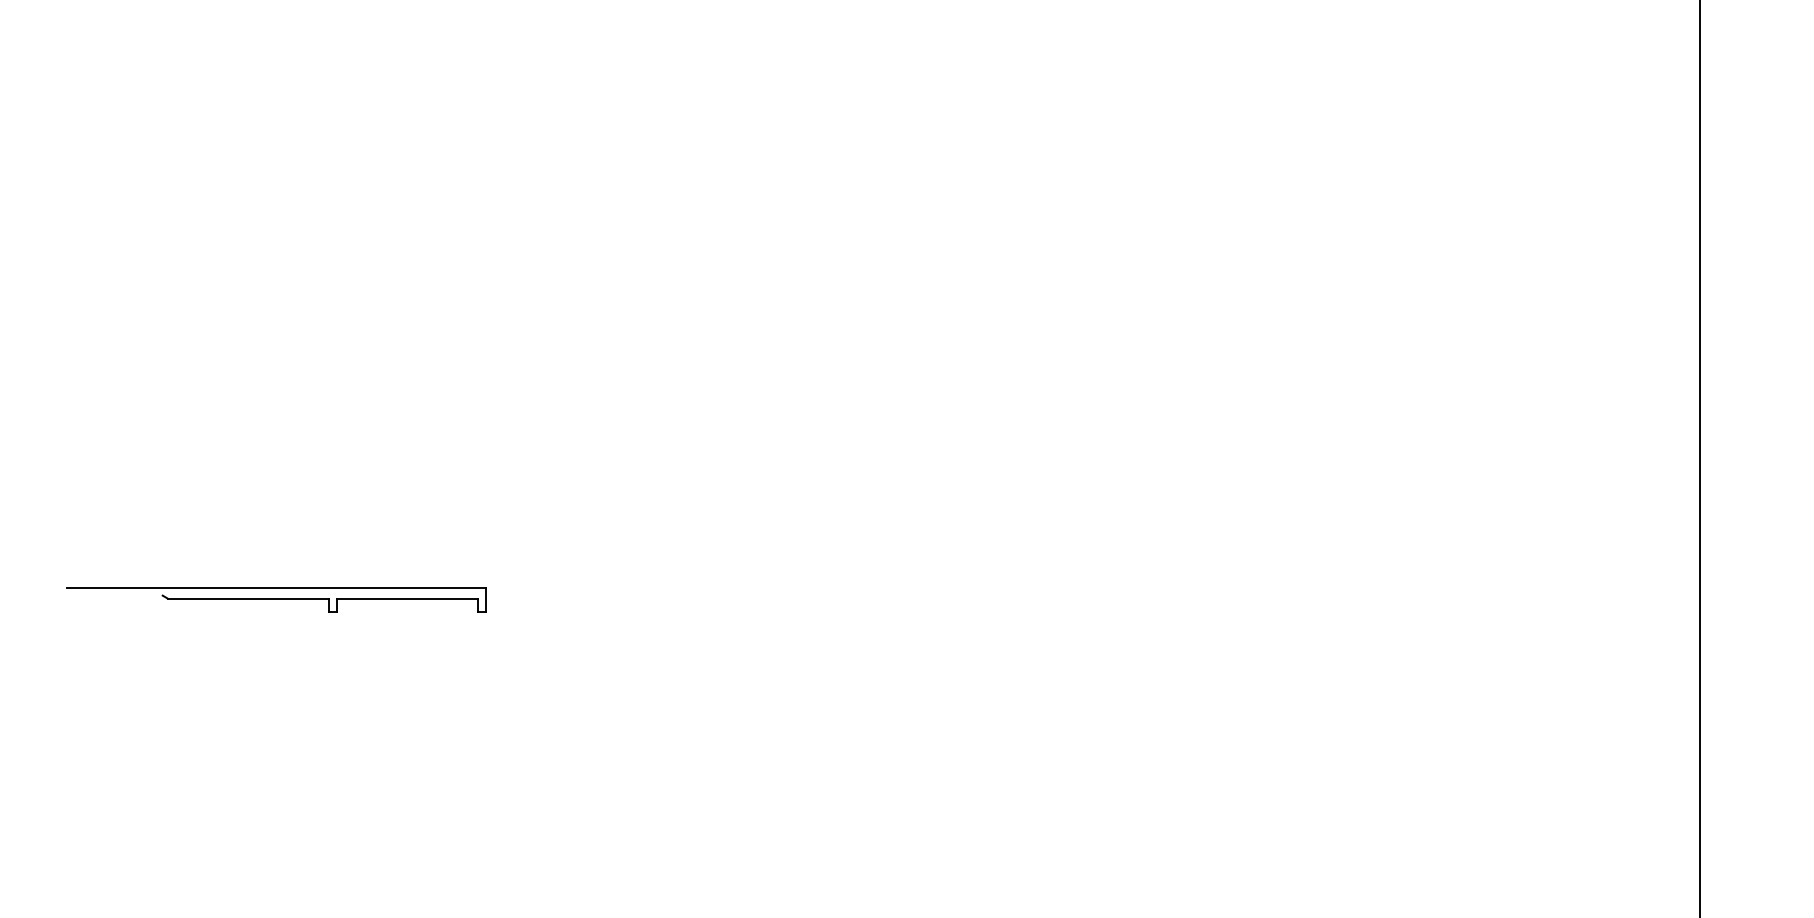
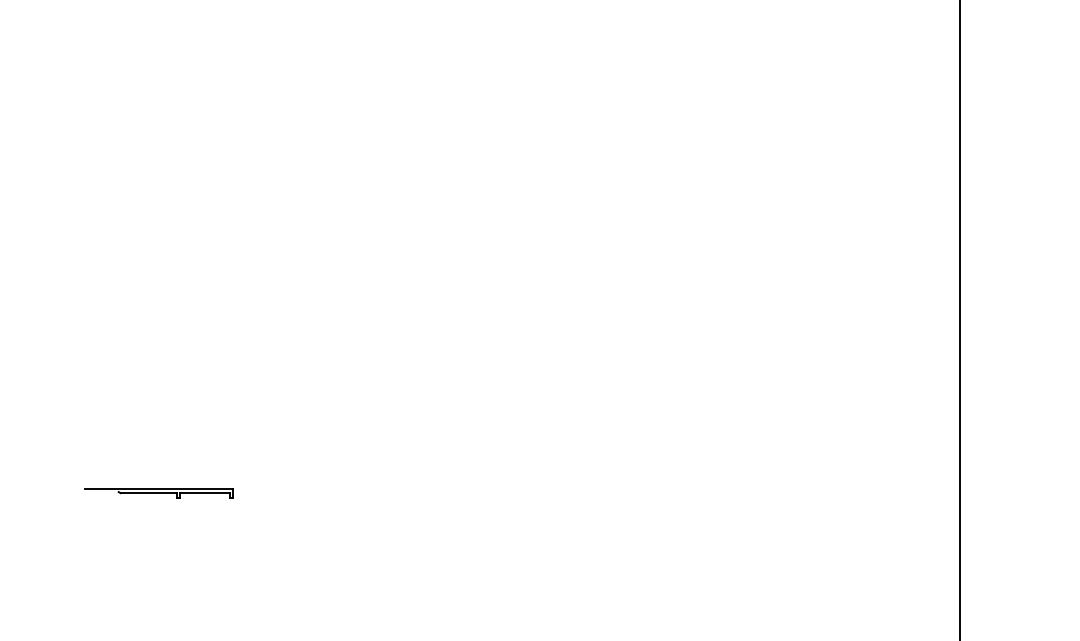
part: (276, 599) -> (158, 493), size x0.62

